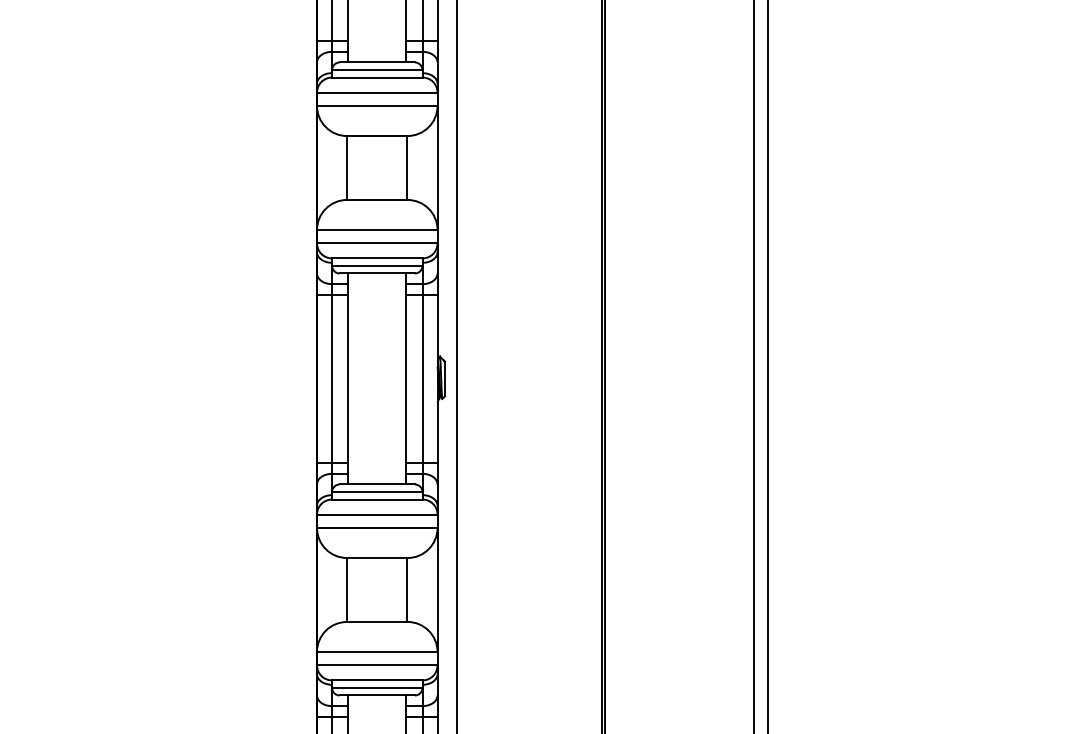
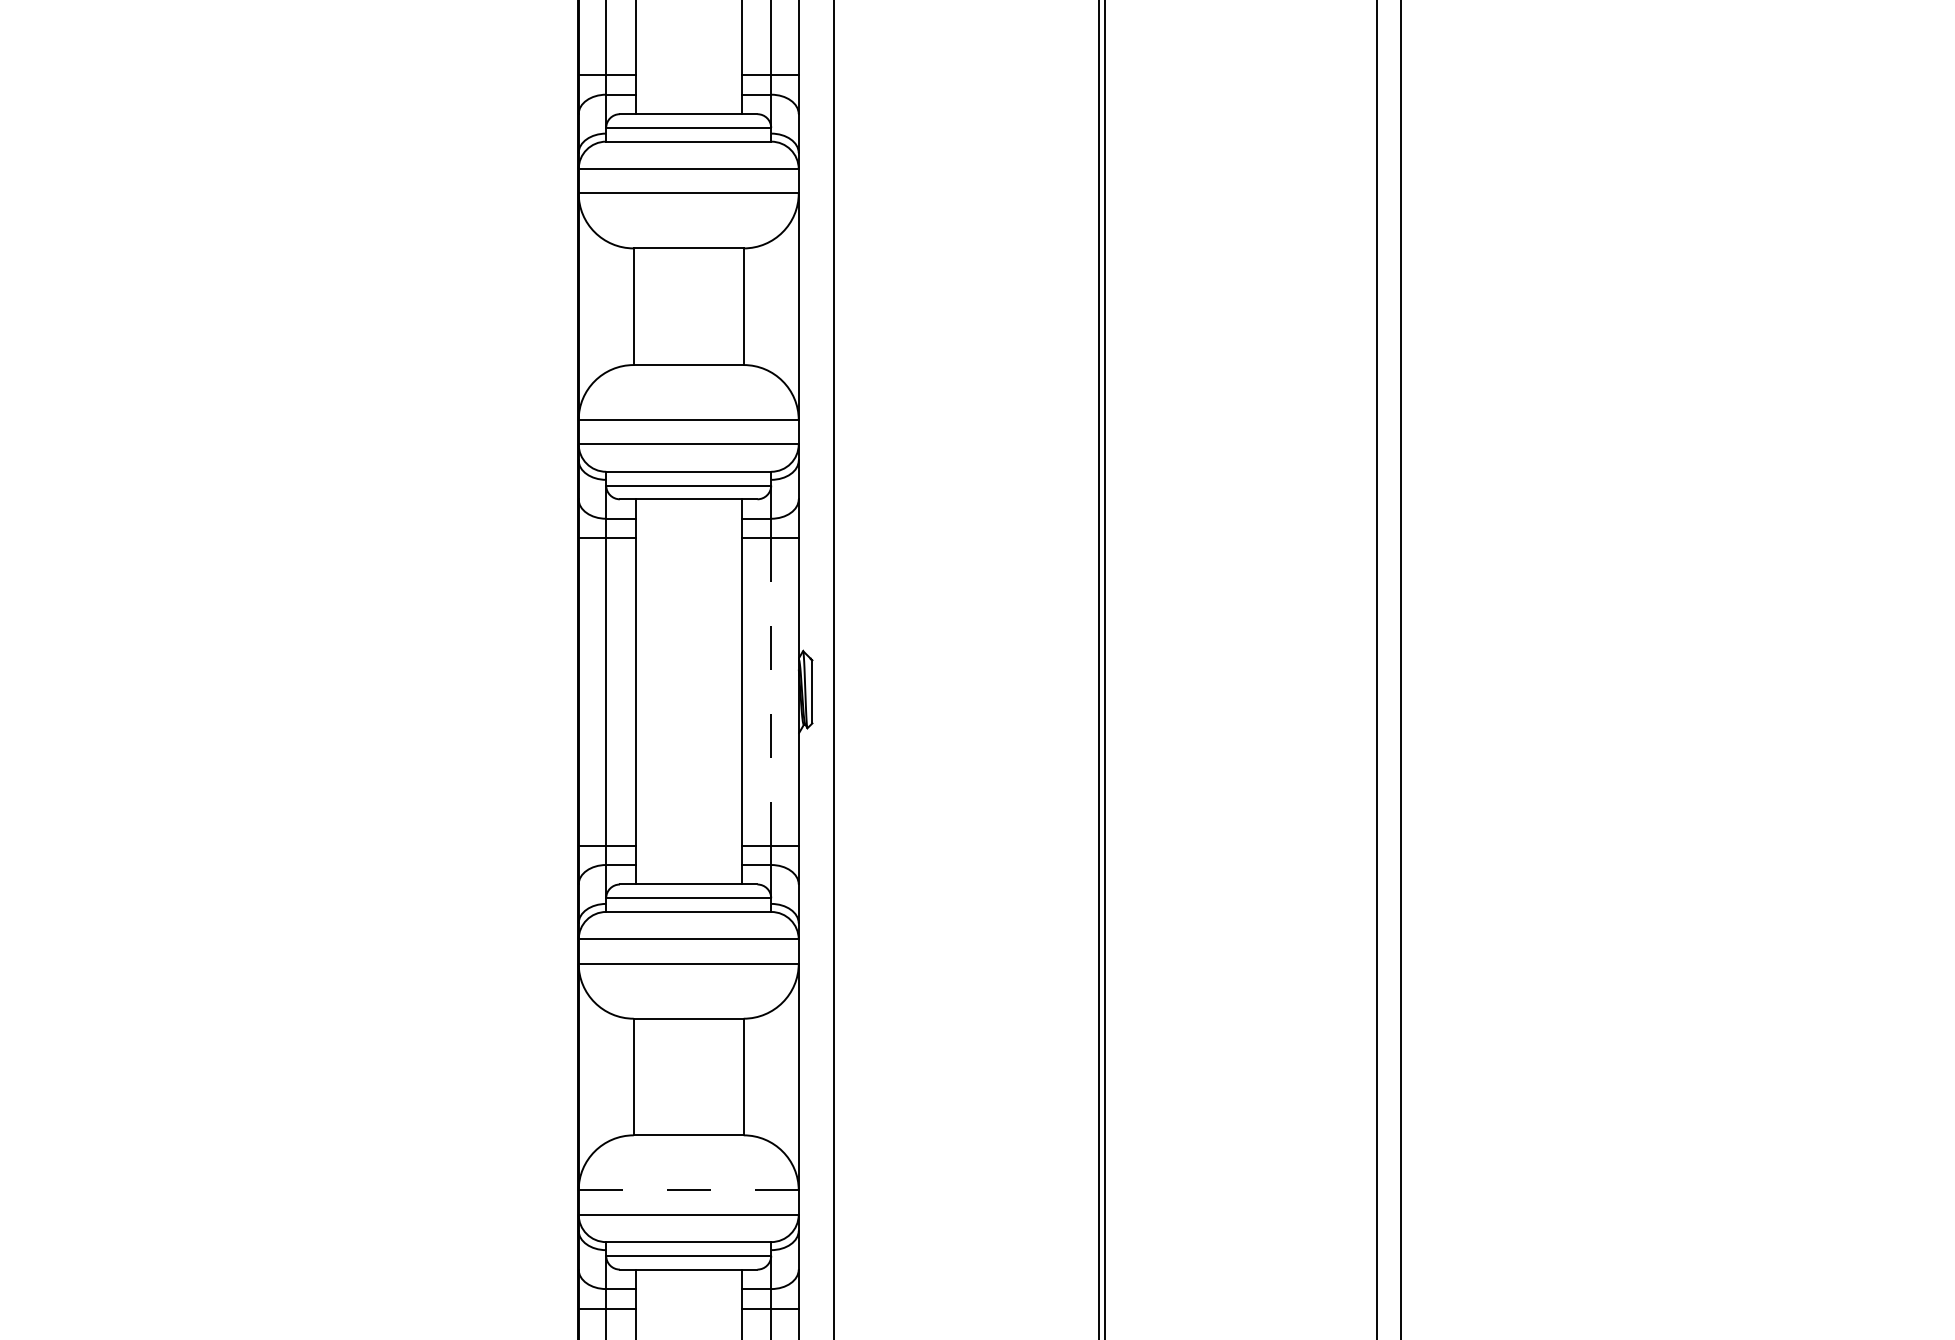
line: (422, 379) -> (771, 692), solid -> dashed
line: (376, 652) -> (687, 1191), solid -> dashed

